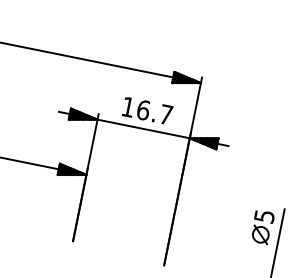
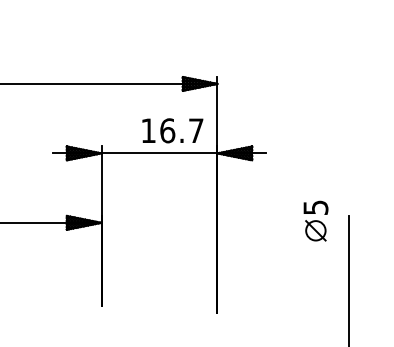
text: (147, 110) -> (172, 130), moved
part: (262, 226) -> (315, 220), moved

